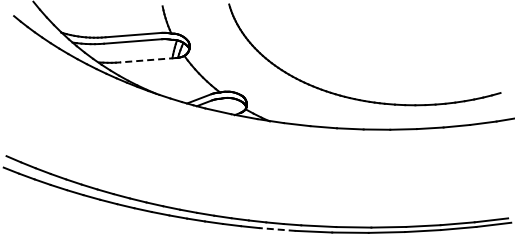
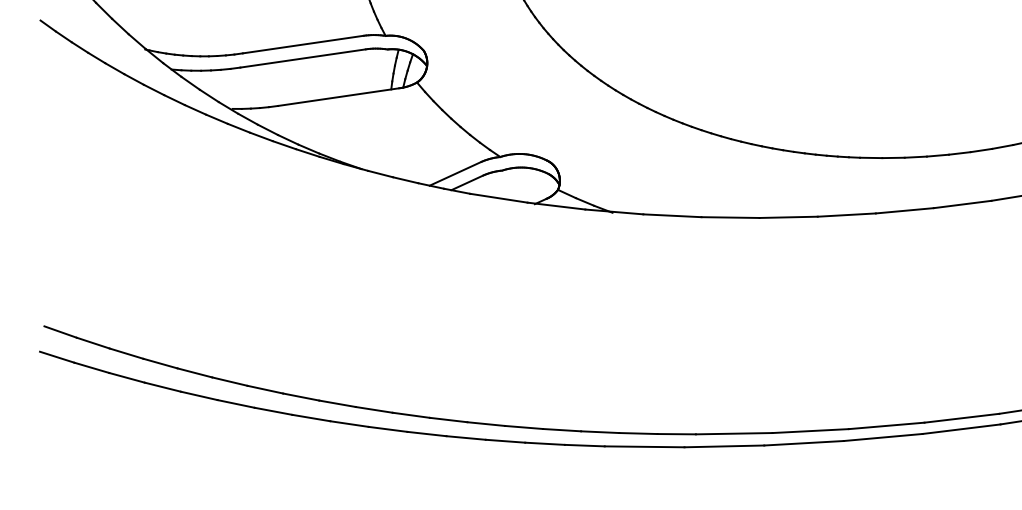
line: (147, 60) -> (337, 97), dashed -> solid
line: (276, 229) -> (642, 446), dashed -> solid

